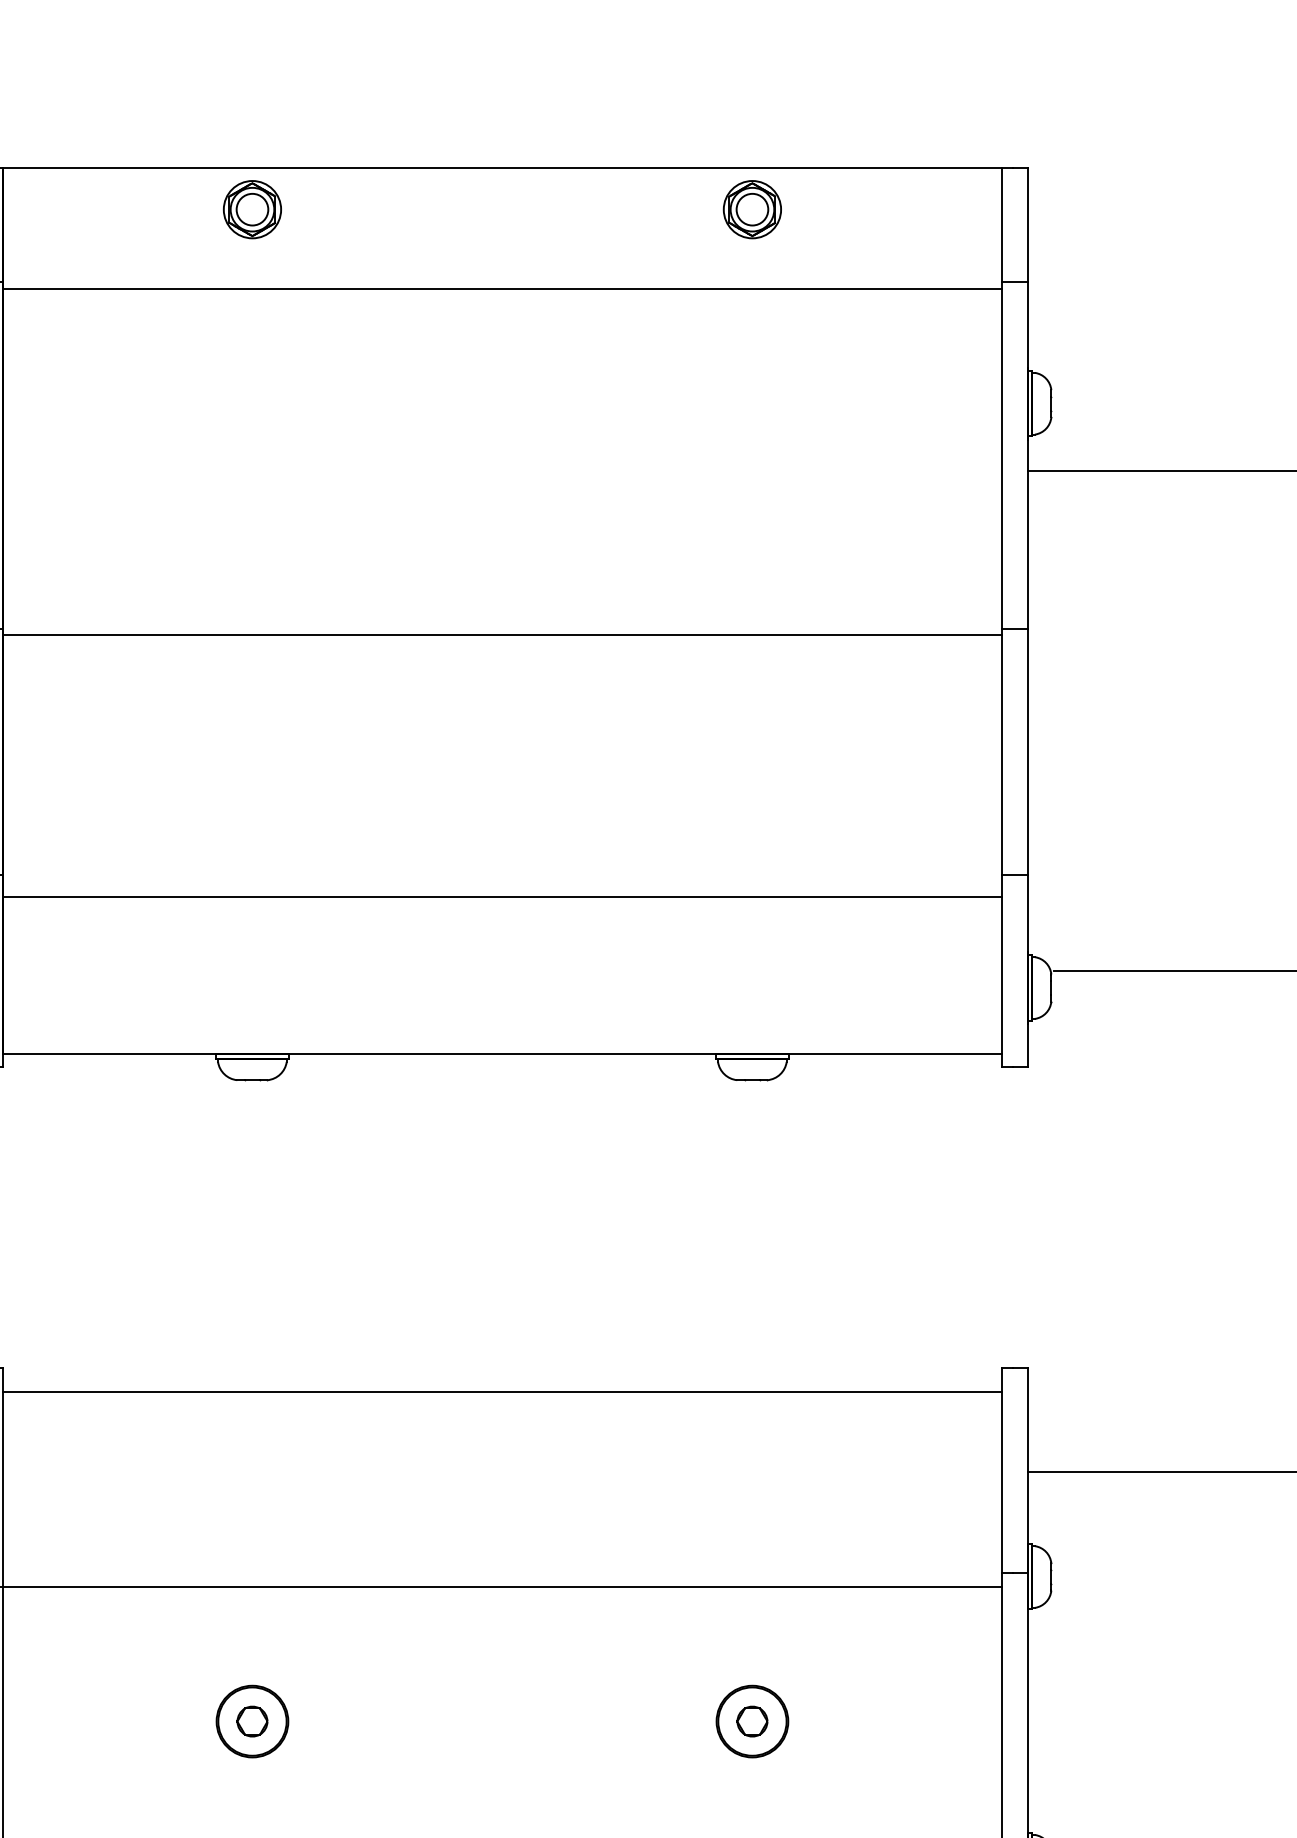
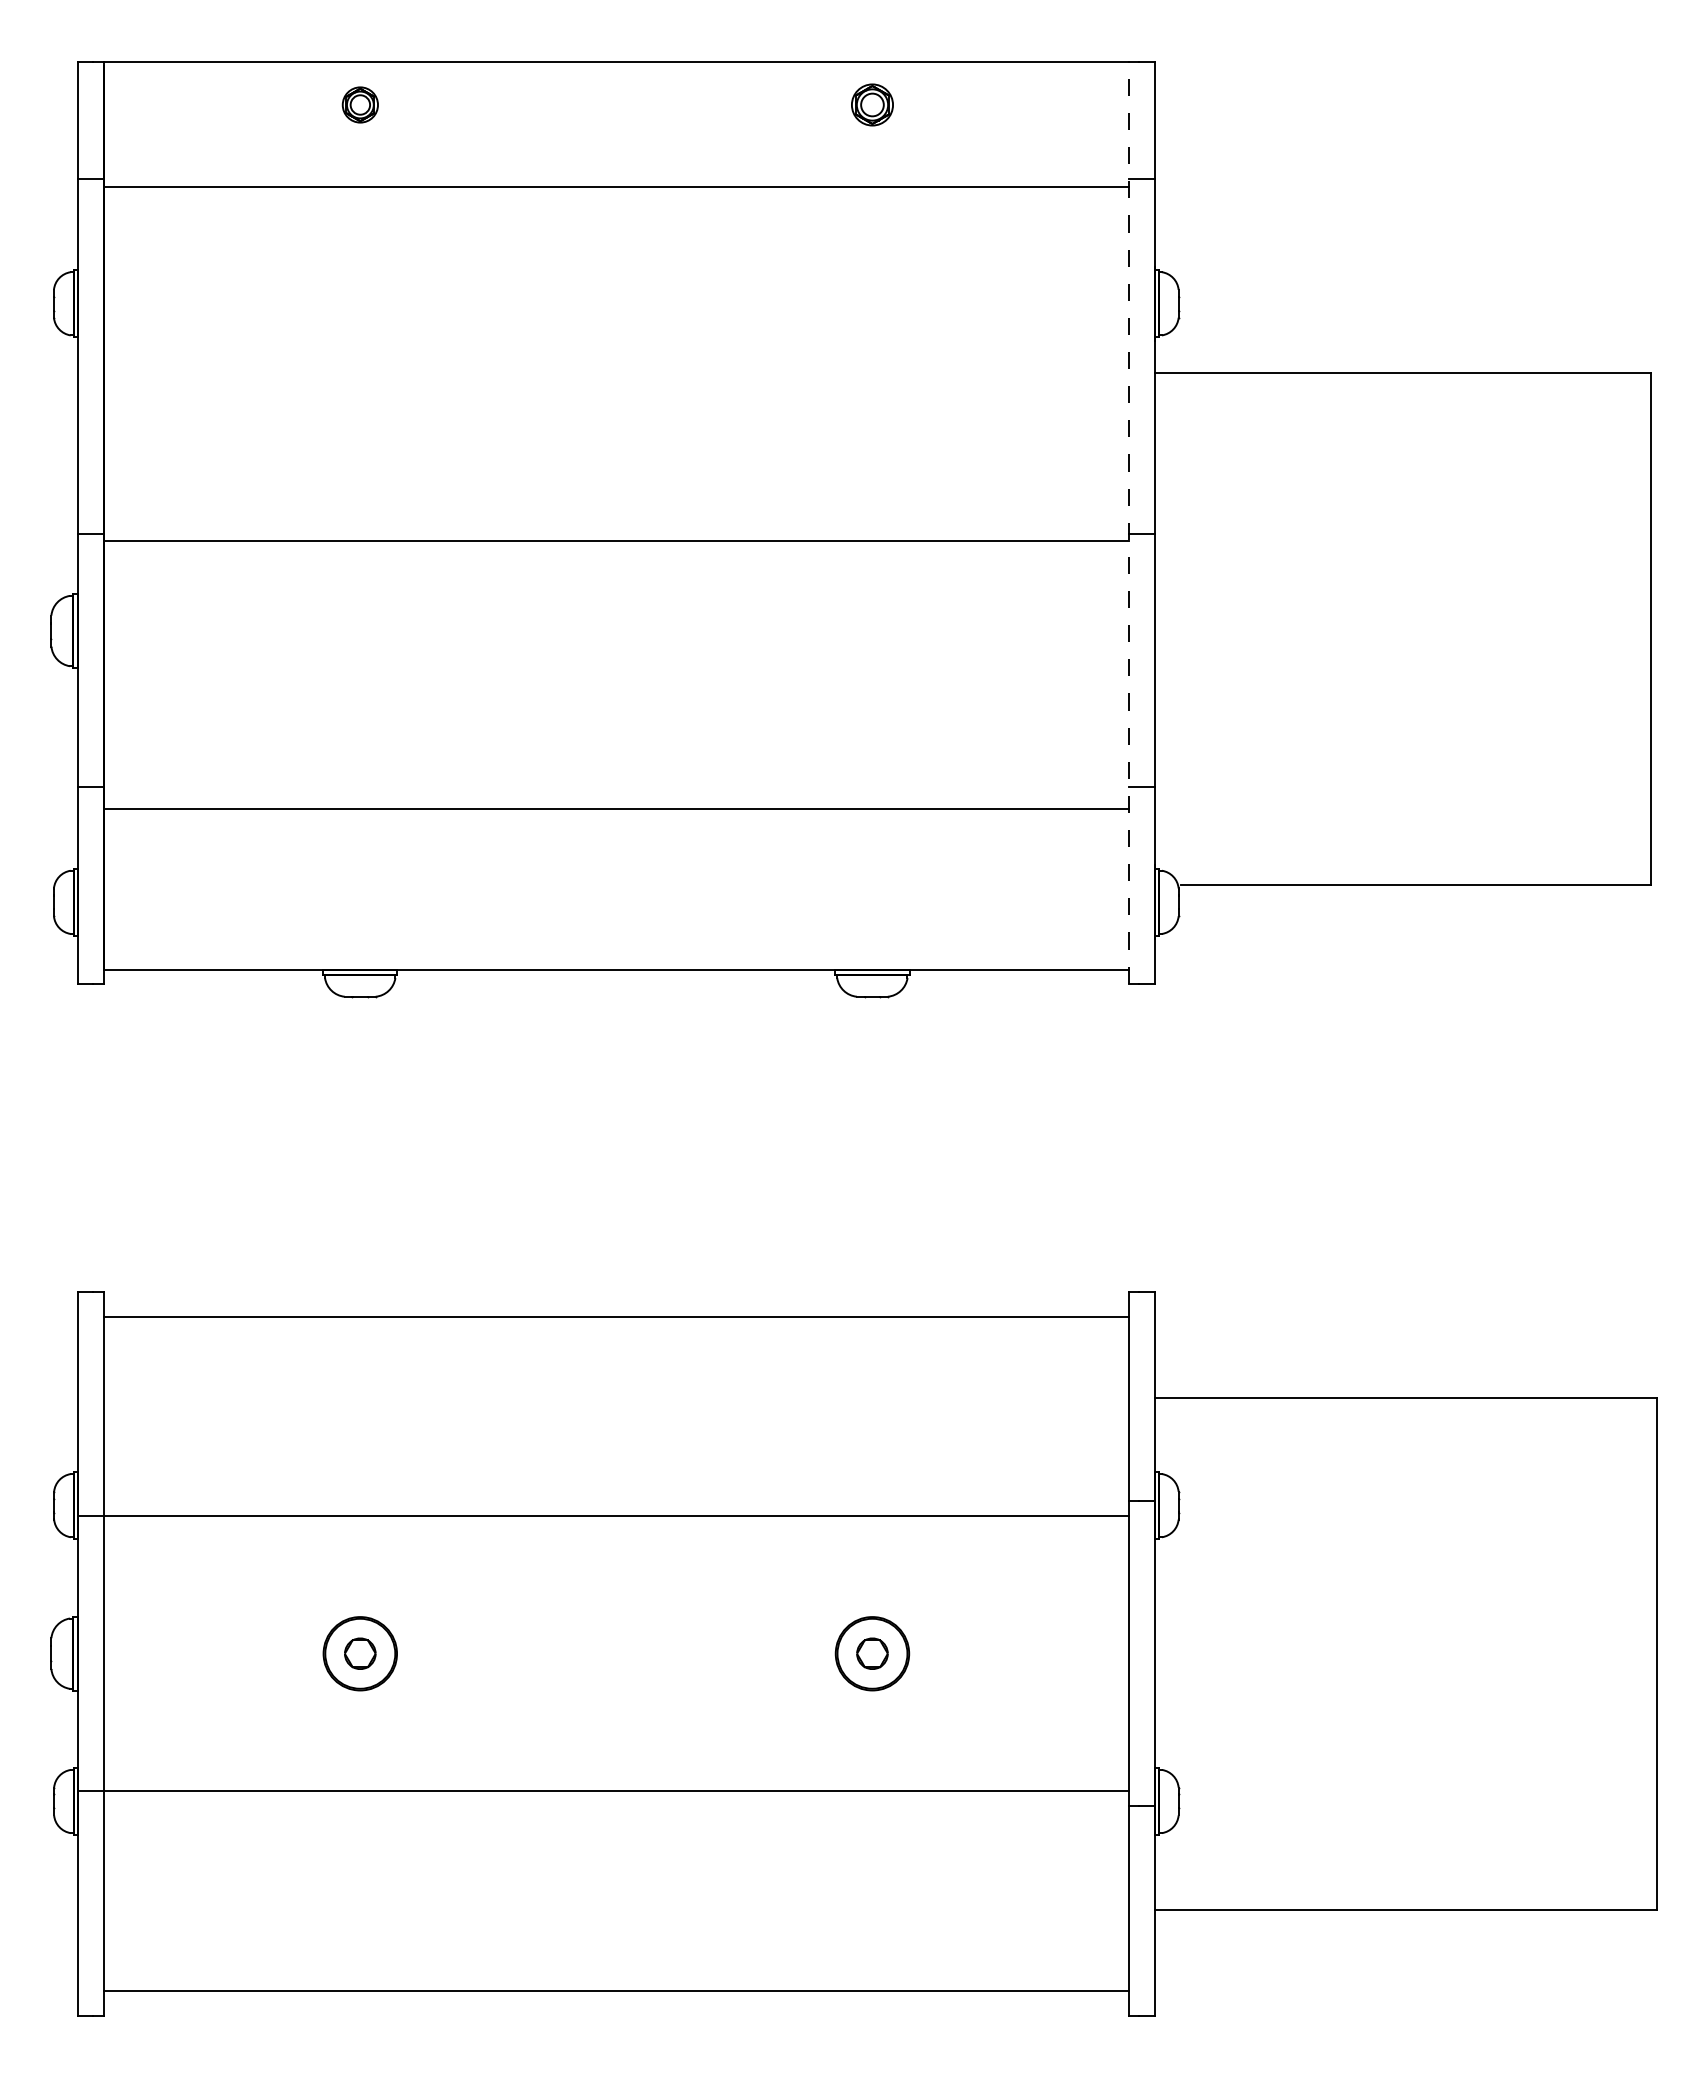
part: (252, 209) -> (360, 104), size x0.6
part: (752, 209) -> (872, 104), size x0.7
line: (1002, 618) -> (1128, 523), solid -> dashed

